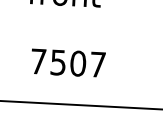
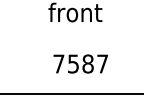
text: (77, 62) -> (87, 63), 7507 -> 7587

